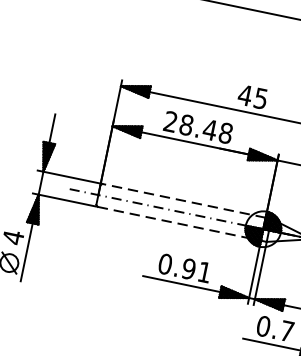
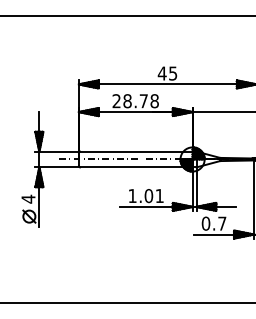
text: (209, 130) -> (143, 101), 28.48 -> 28.78
line: (182, 200) -> (135, 151), dashed -> solid
line: (179, 223) -> (136, 167), dashed -> solid
text: (176, 267) -> (140, 196), 0.91 -> 1.01

